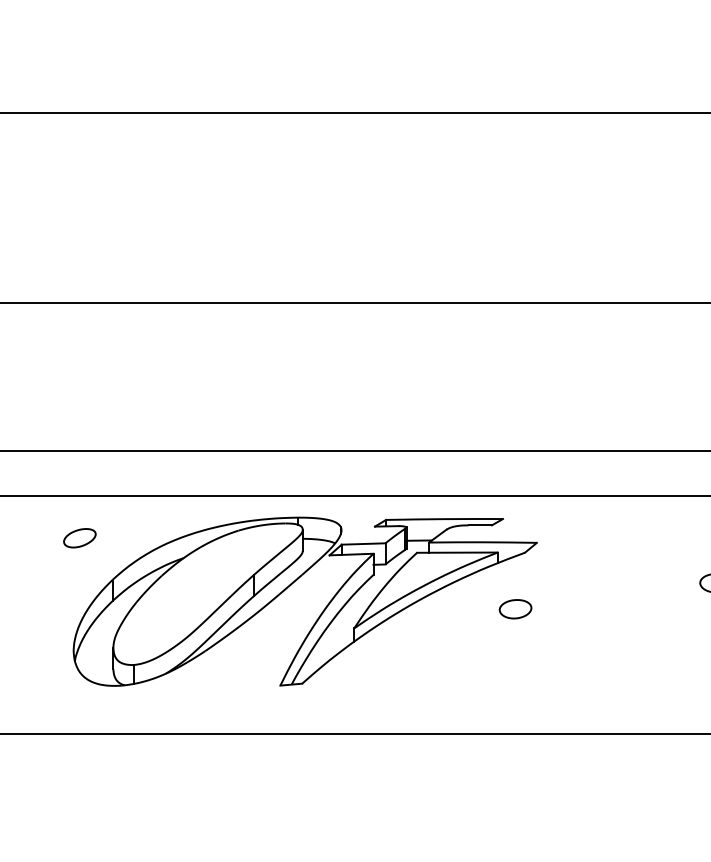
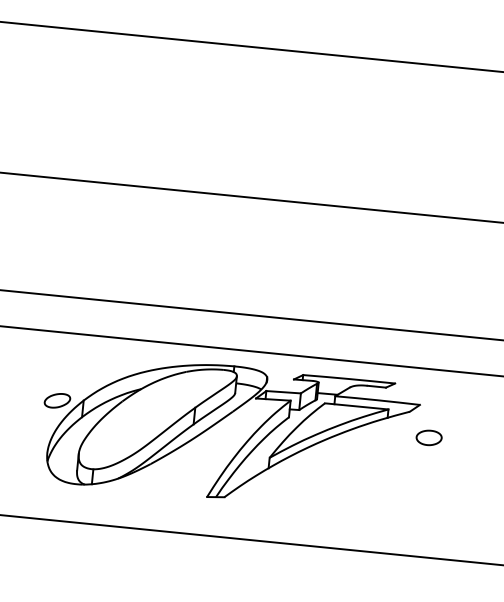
part: (79, 538) -> (57, 400), moved
part: (515, 609) -> (429, 438), moved

